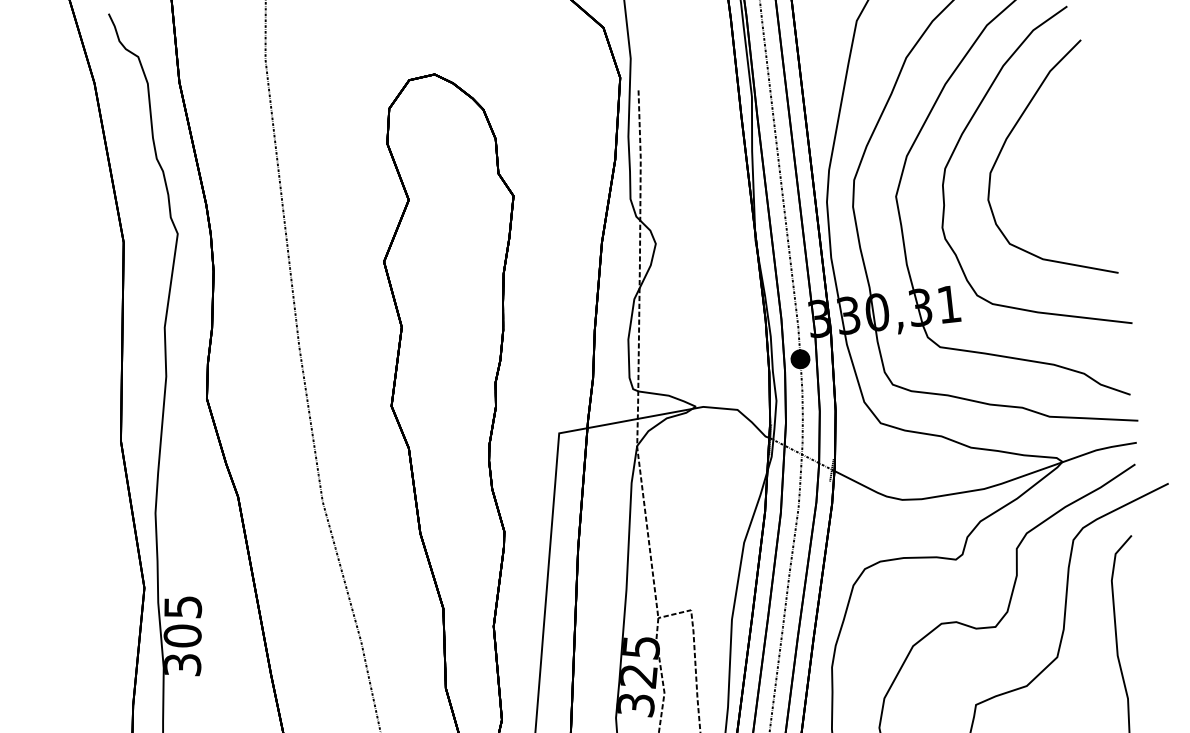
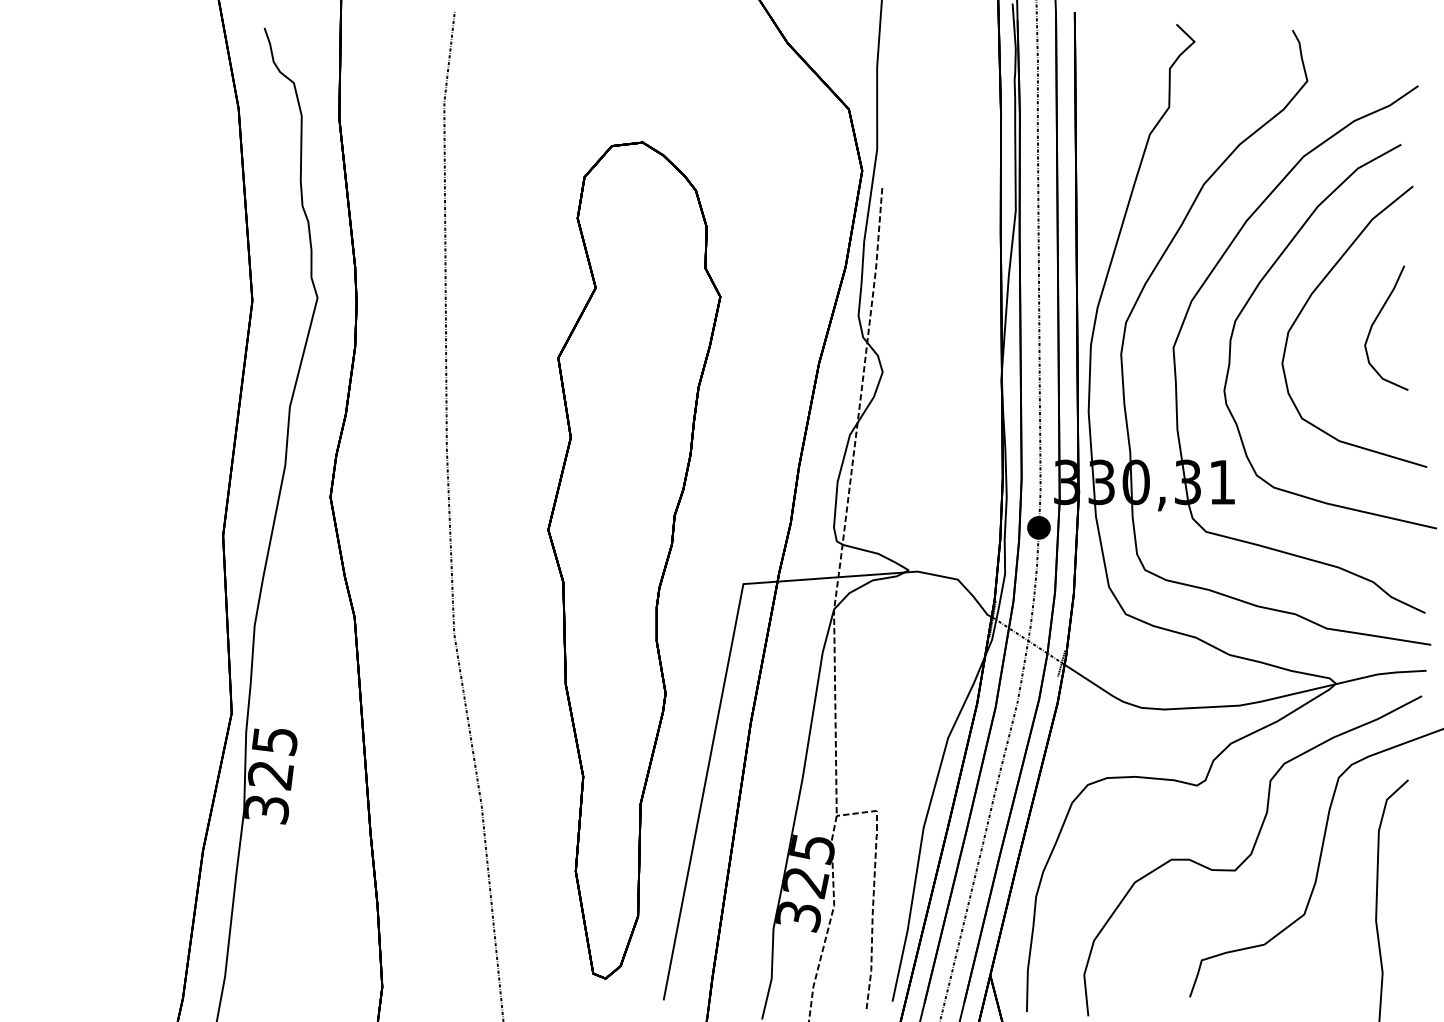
part: (1062, 155) -> (1376, 320), added
text: (182, 636) -> (270, 775), 305 -> 325

